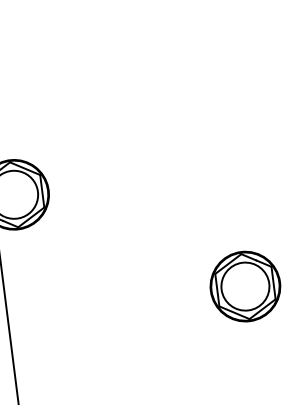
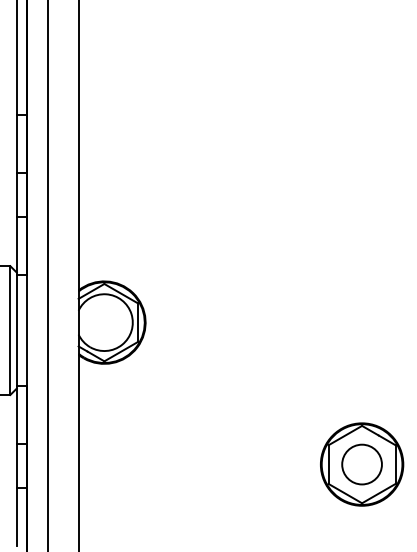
circle: (244, 286) -> (361, 464), size x0.7

